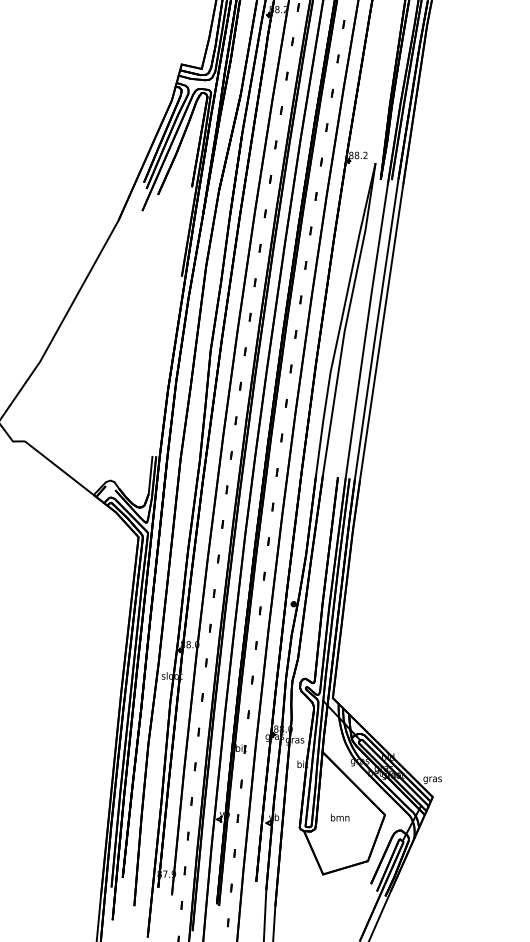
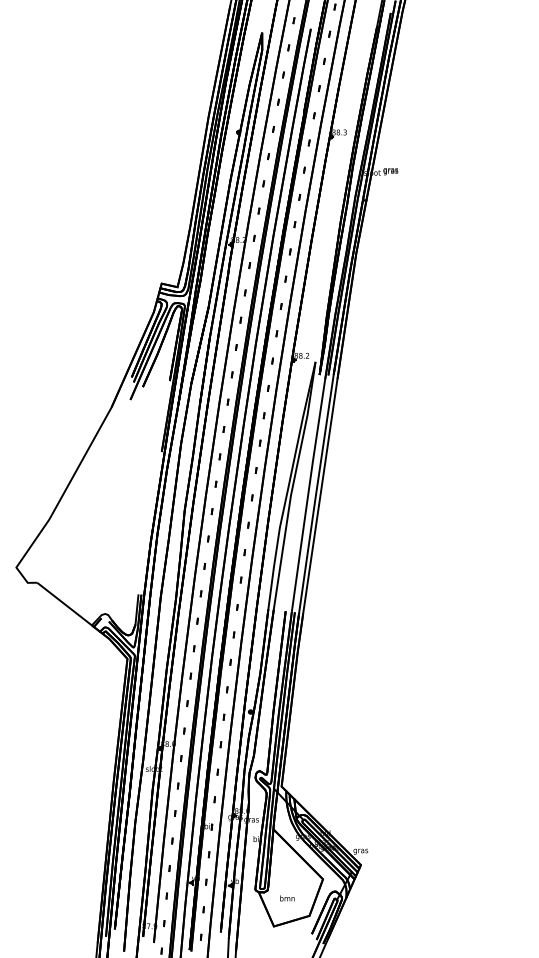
text: (340, 817) -> (287, 898), moved

